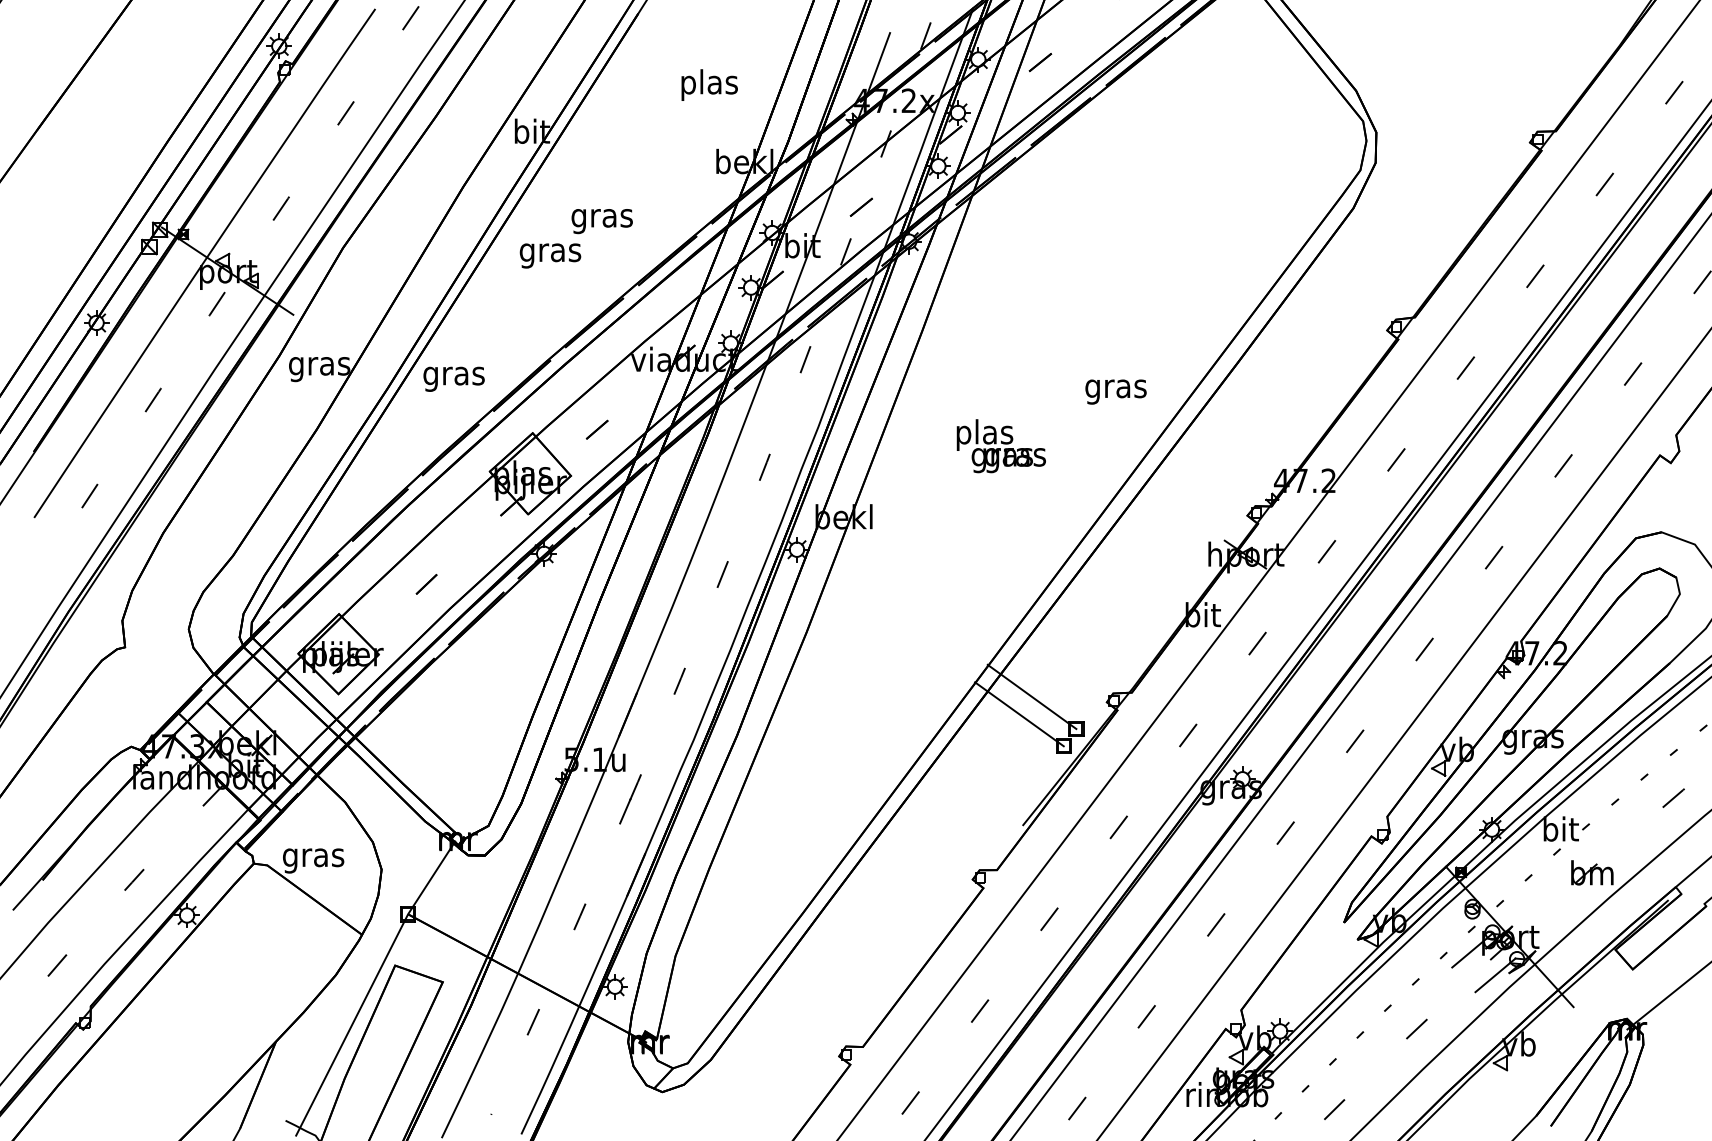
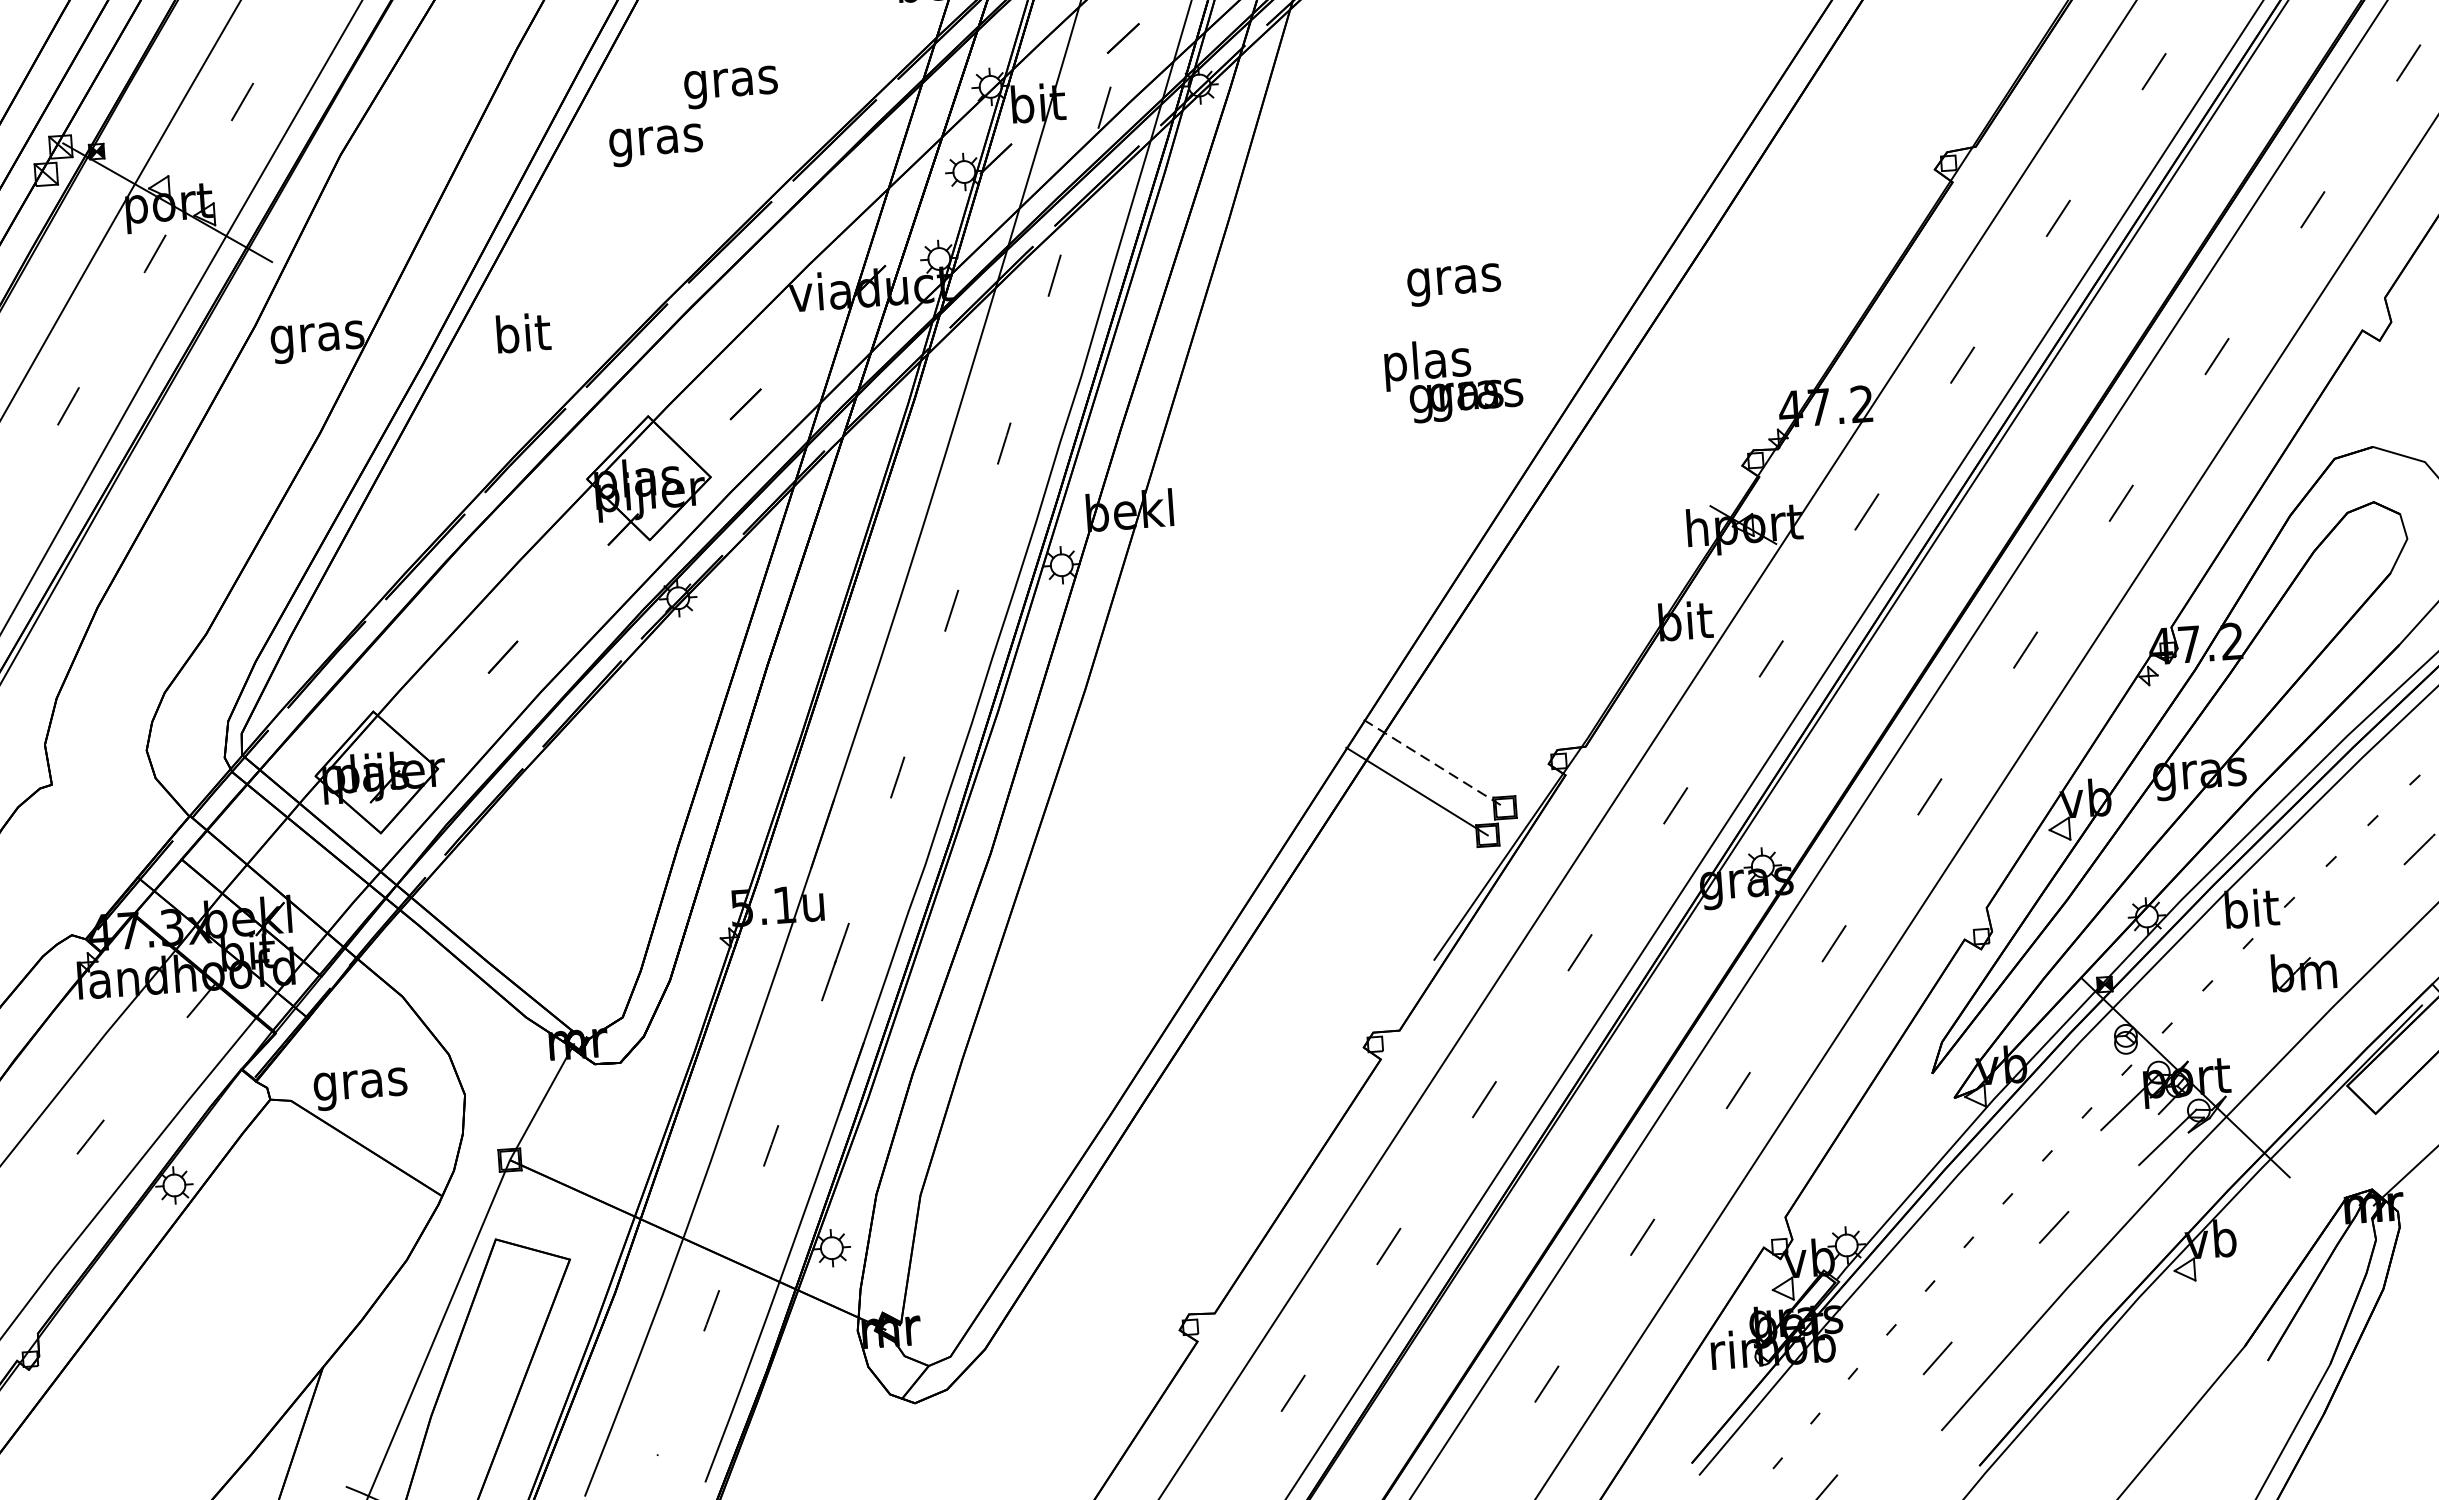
text: (453, 375) -> (521, 337), gras -> bit
text: (1115, 391) -> (1453, 284), moved
text: (1000, 446) -> (1452, 380), moved
line: (1032, 696) -> (1435, 763), solid -> dashed

